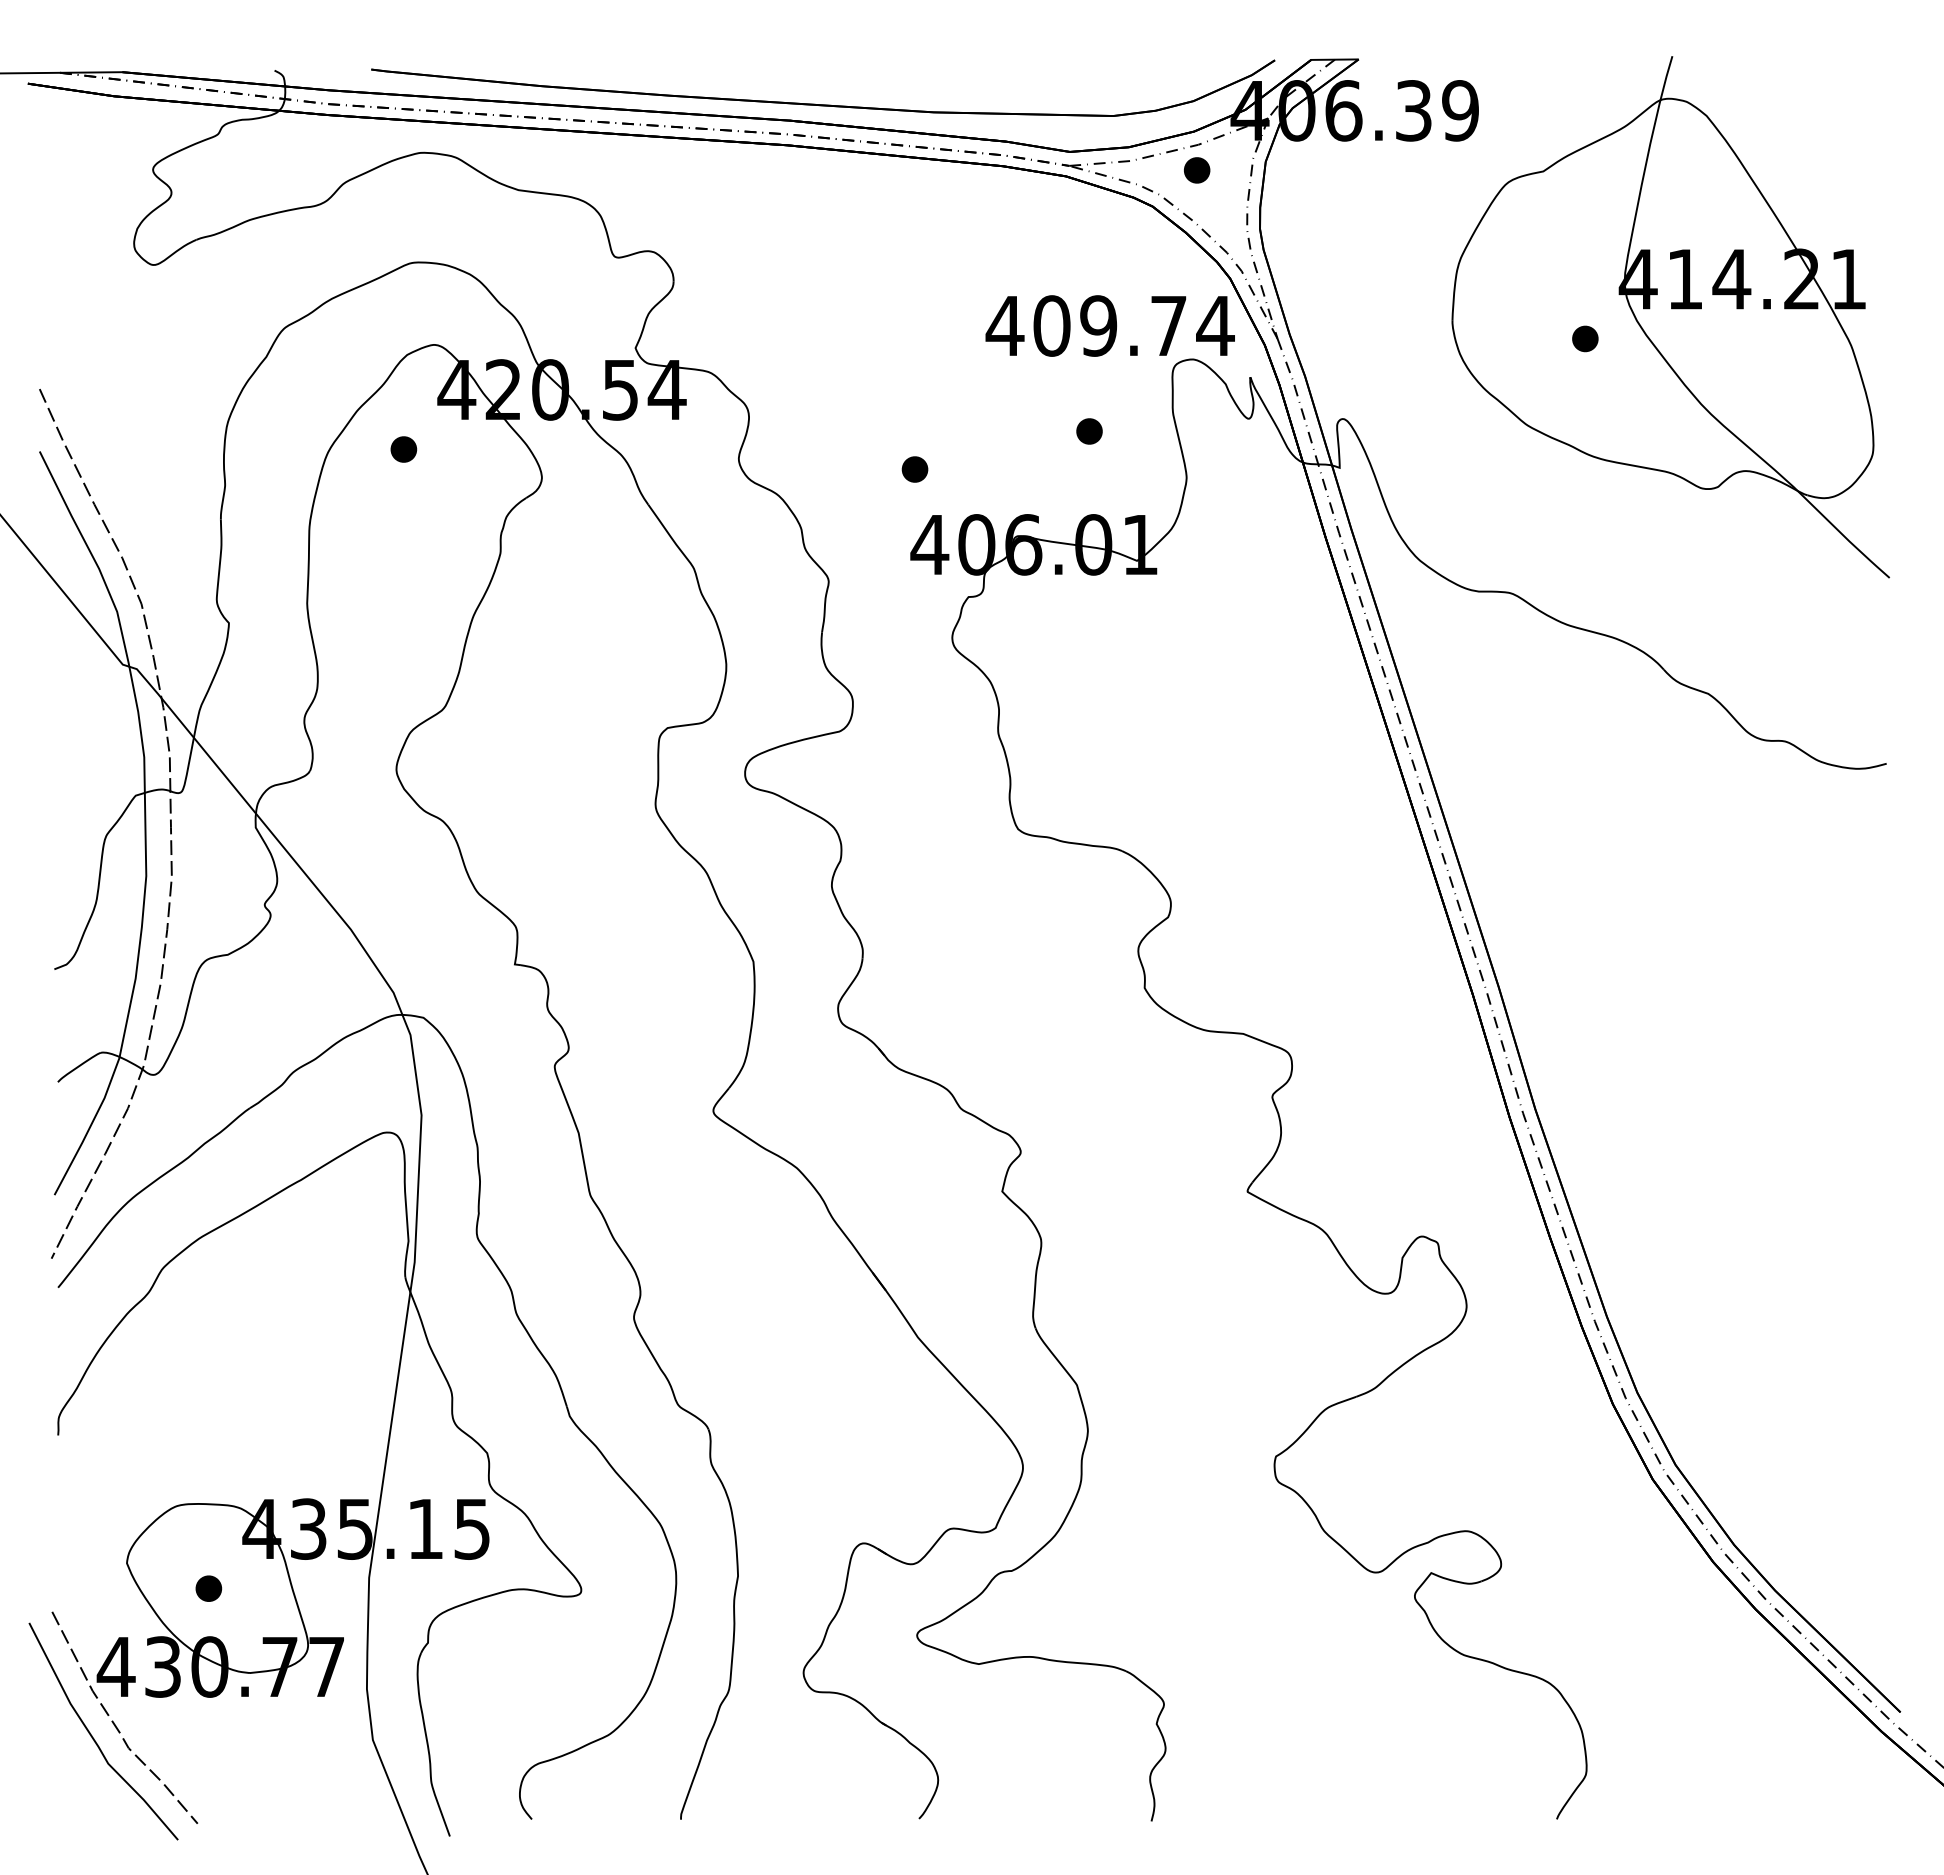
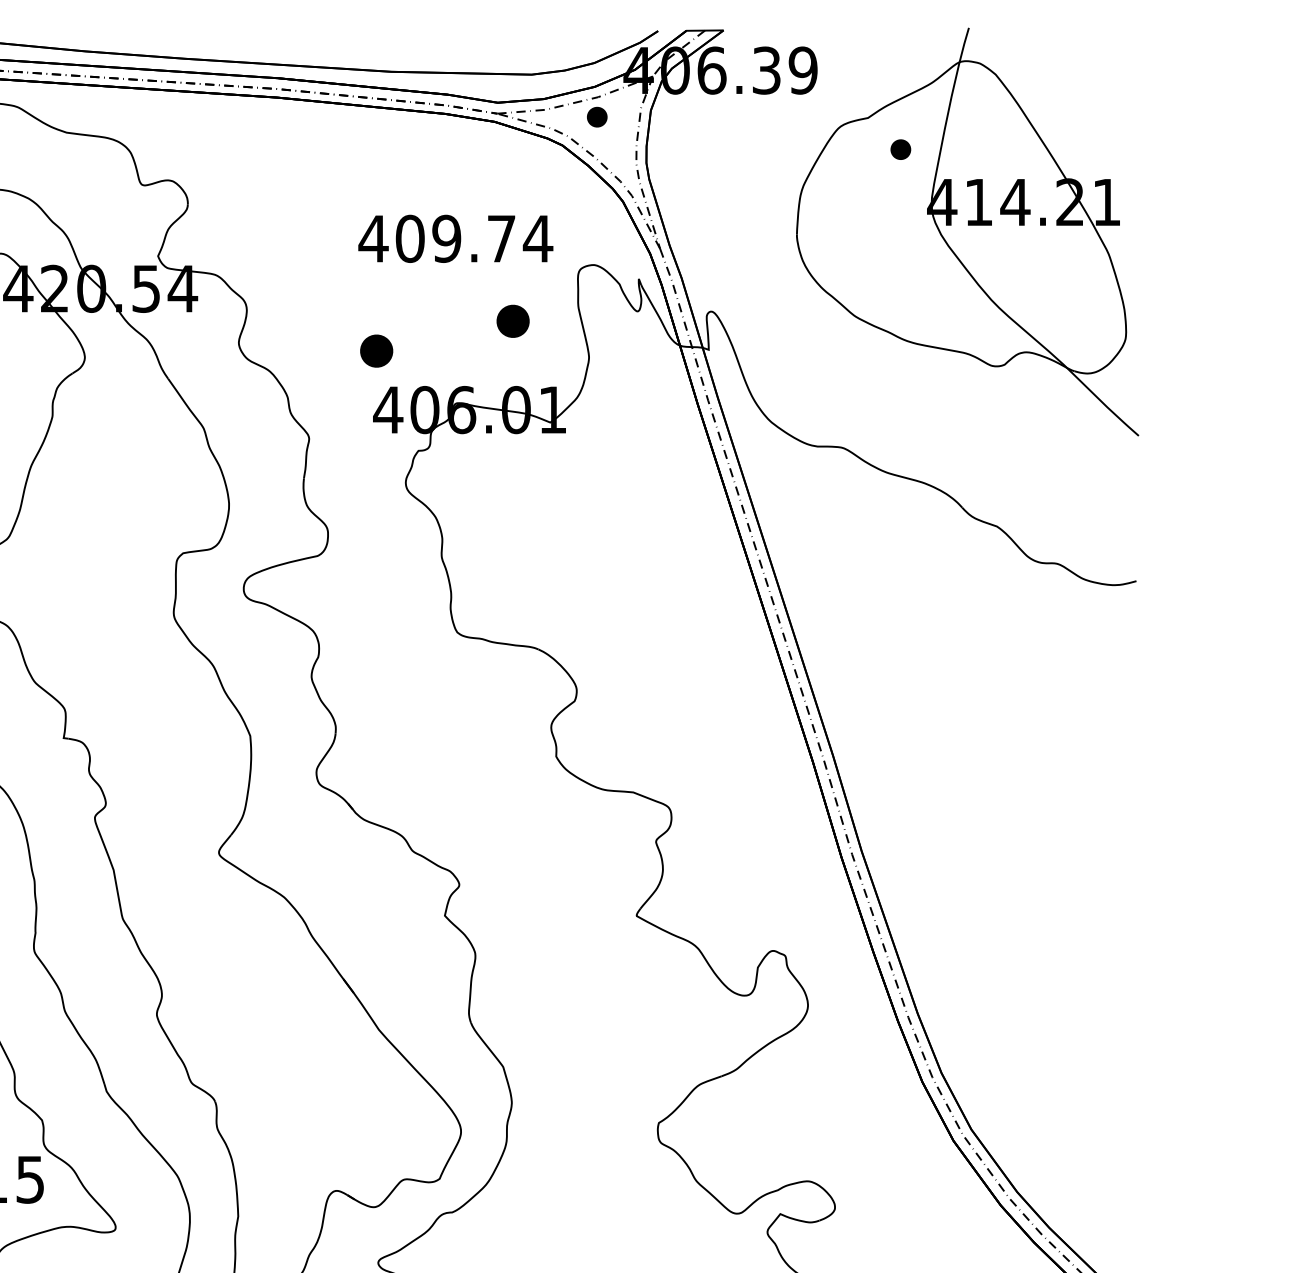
text: (1109, 325) -> (455, 238), moved
part: (1585, 338) -> (900, 149), moved
part: (1089, 431) -> (513, 321), size x1.6
part: (914, 469) -> (376, 351), size x1.6

